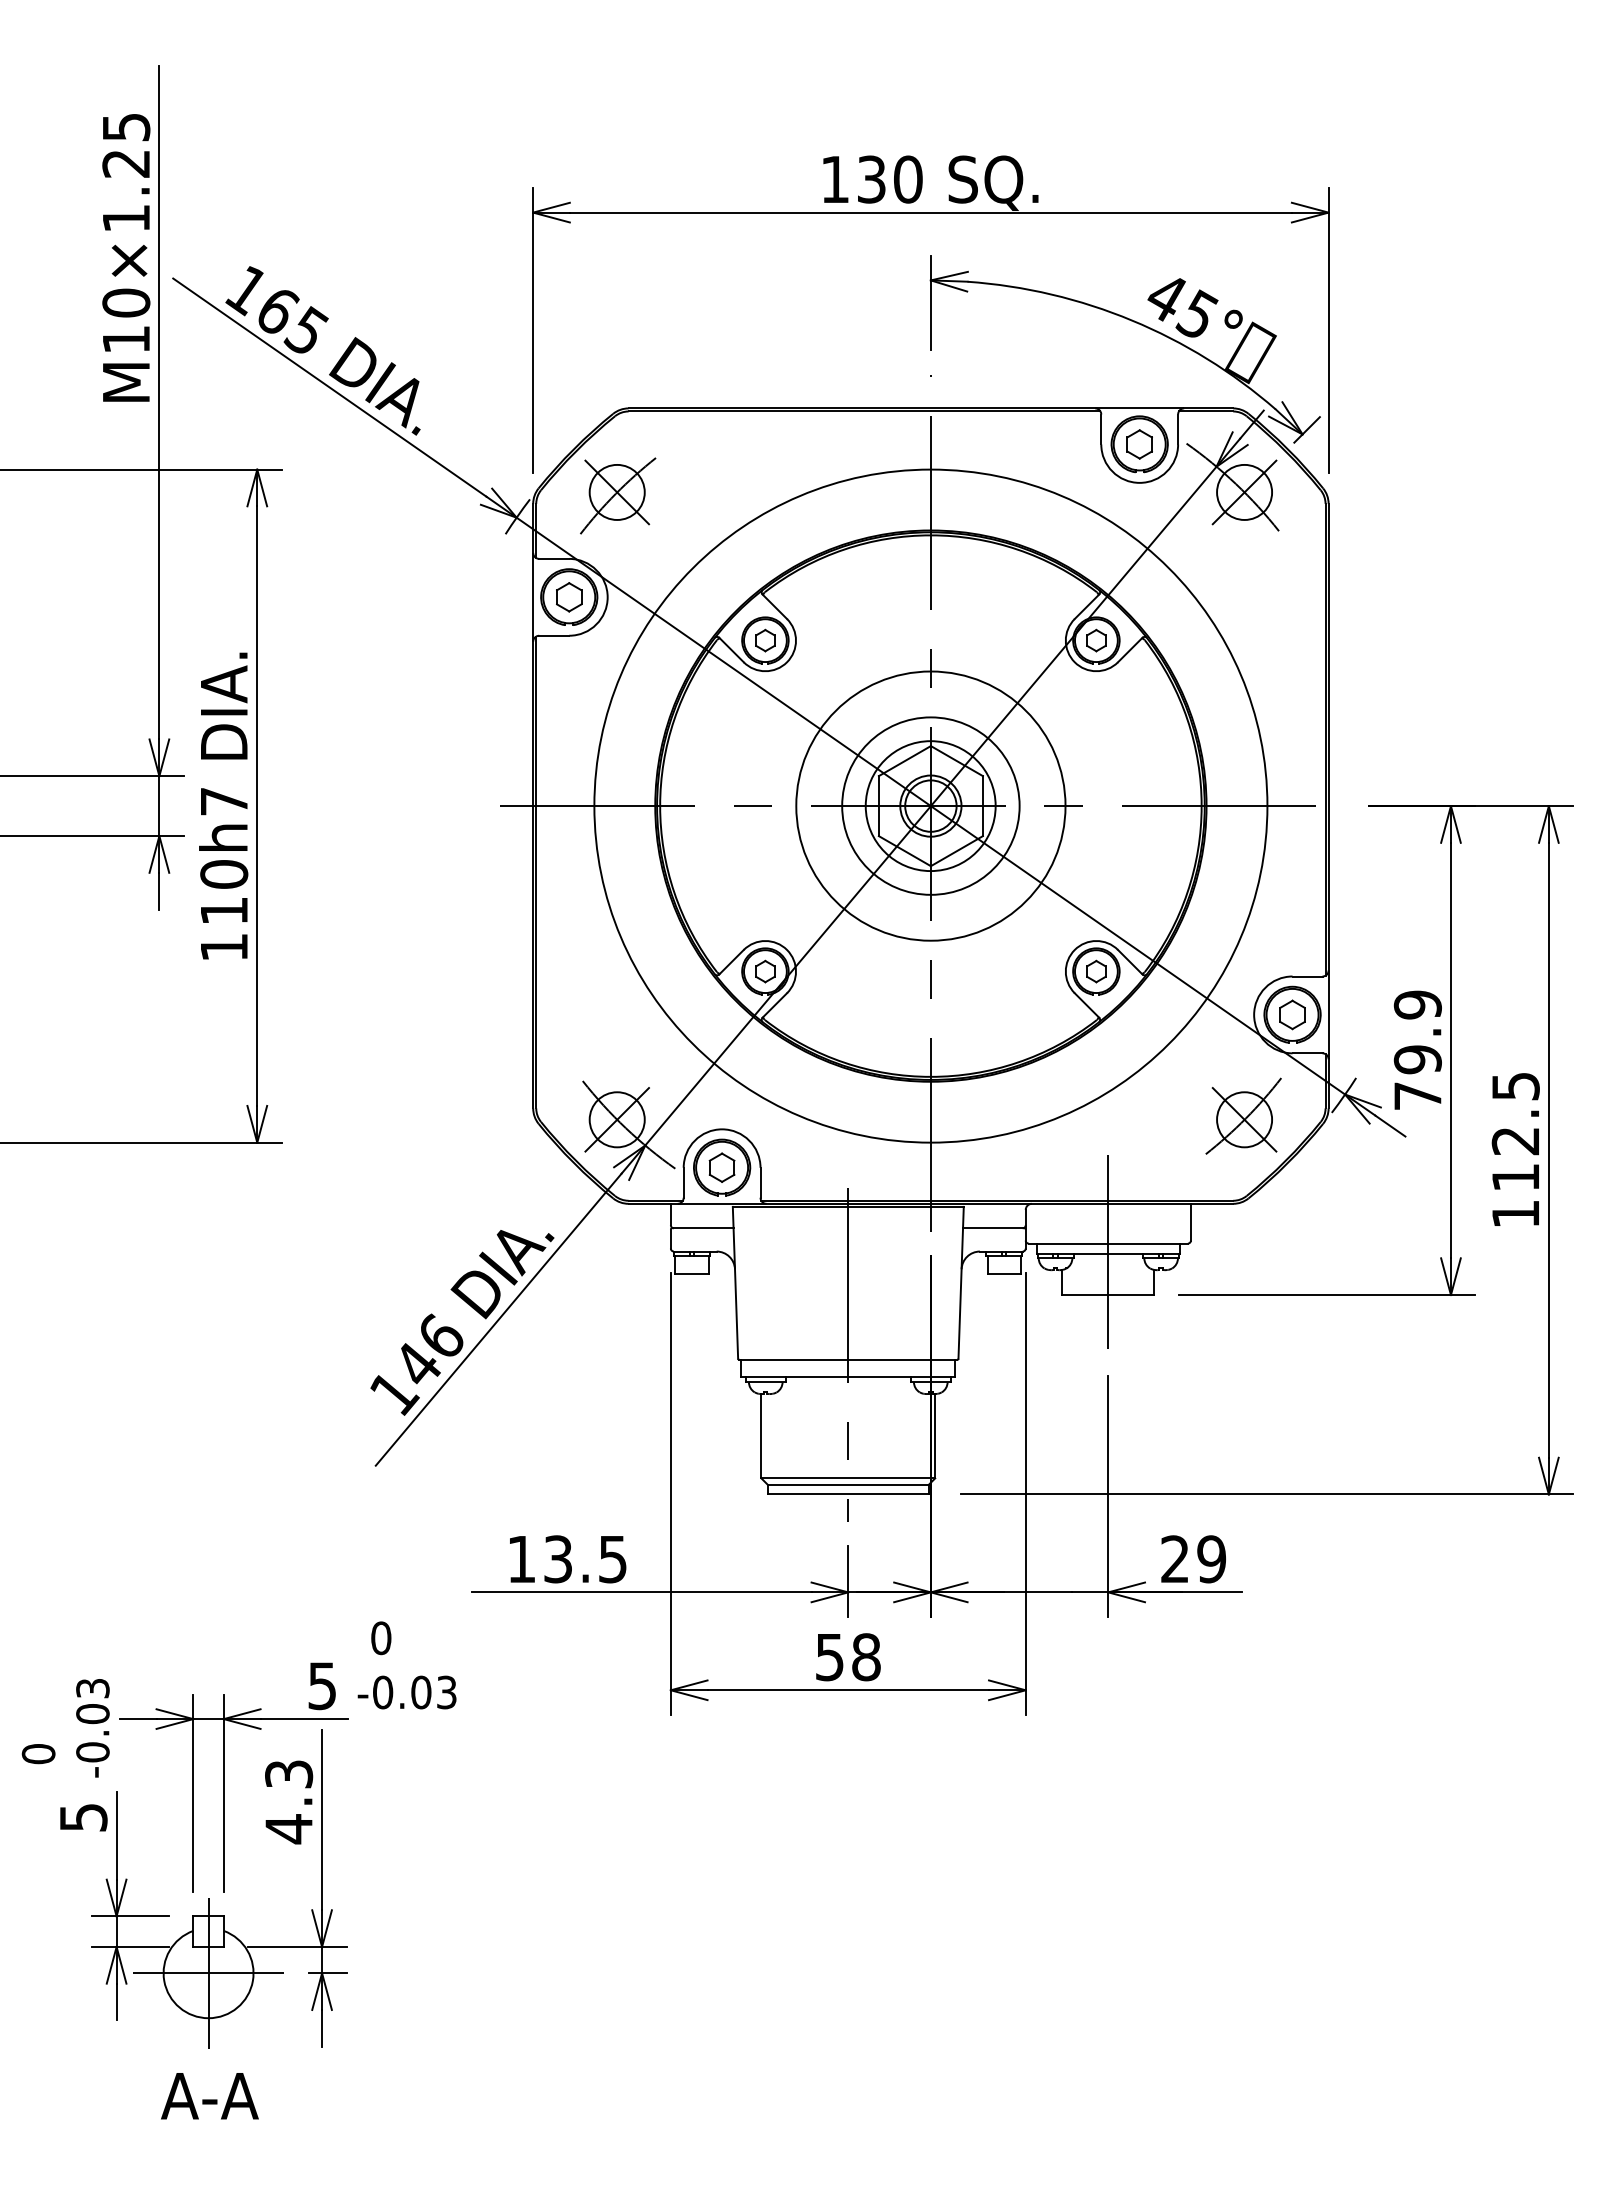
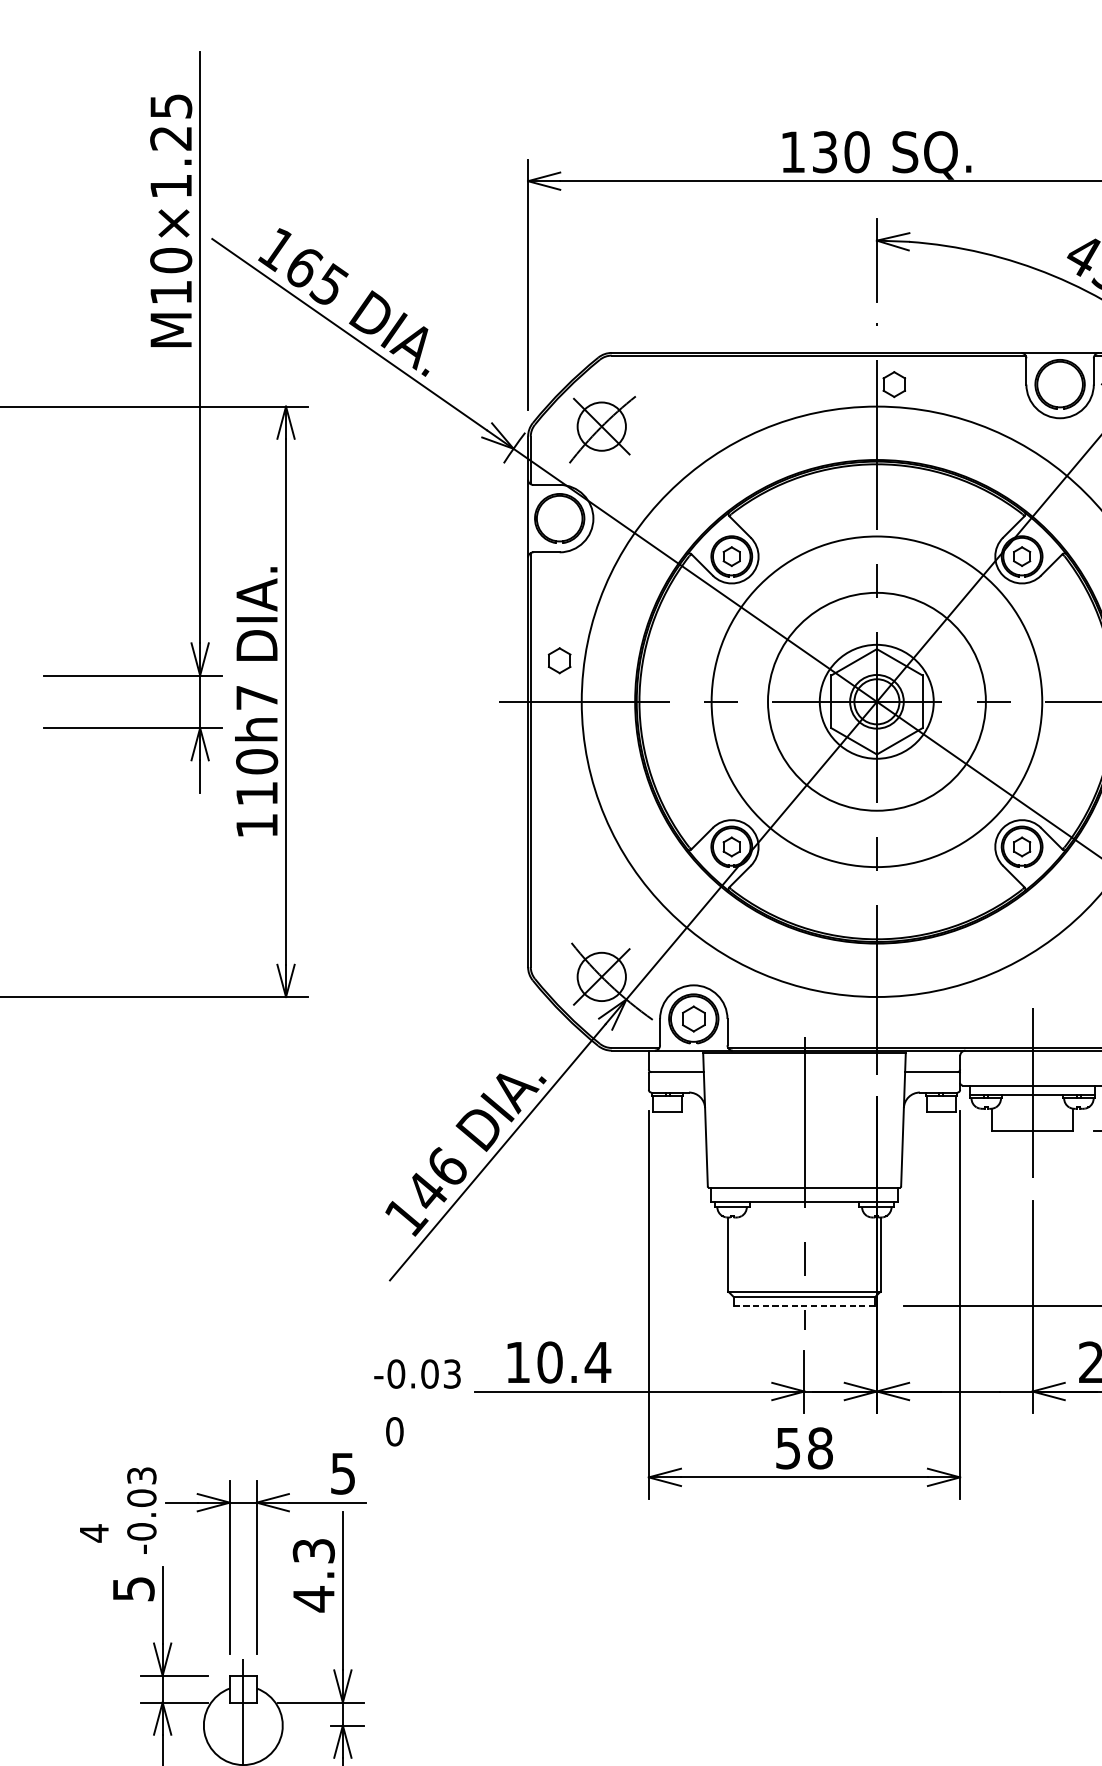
part: (1139, 444) -> (894, 384), moved
part: (569, 597) -> (559, 660), moved
circle: (930, 805) -> (876, 701), size x1.4
circle: (930, 805) -> (876, 701), size x1.4
line: (848, 1494) -> (804, 1305), solid -> dashed
text: (586, 1559) -> (574, 1362), 13.5 -> 10.4
text: (406, 1692) -> (416, 1374), moved
text: (38, 1753) -> (94, 1532), 0 -> 4
line: (208, 1973) -> (243, 1725), removed

